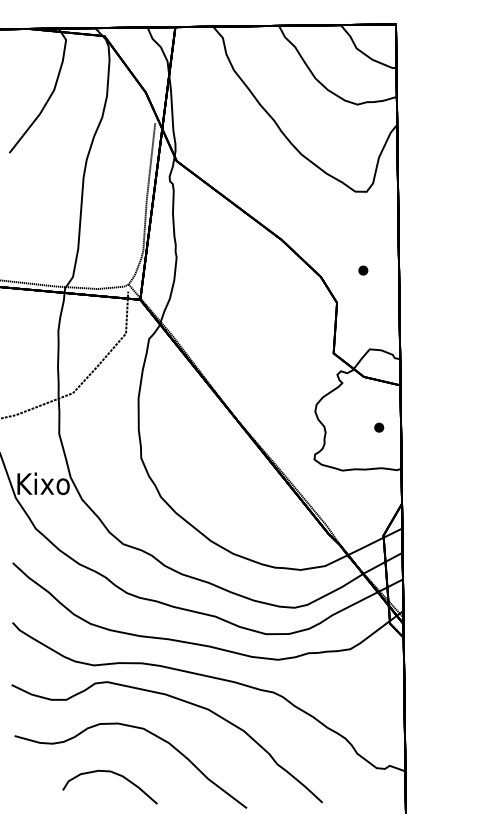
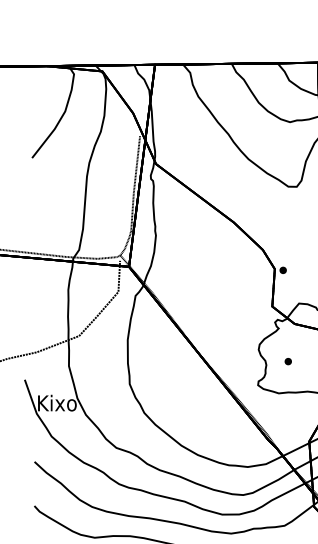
part: (363, 270) -> (283, 270), moved
part: (379, 427) -> (288, 361), moved

